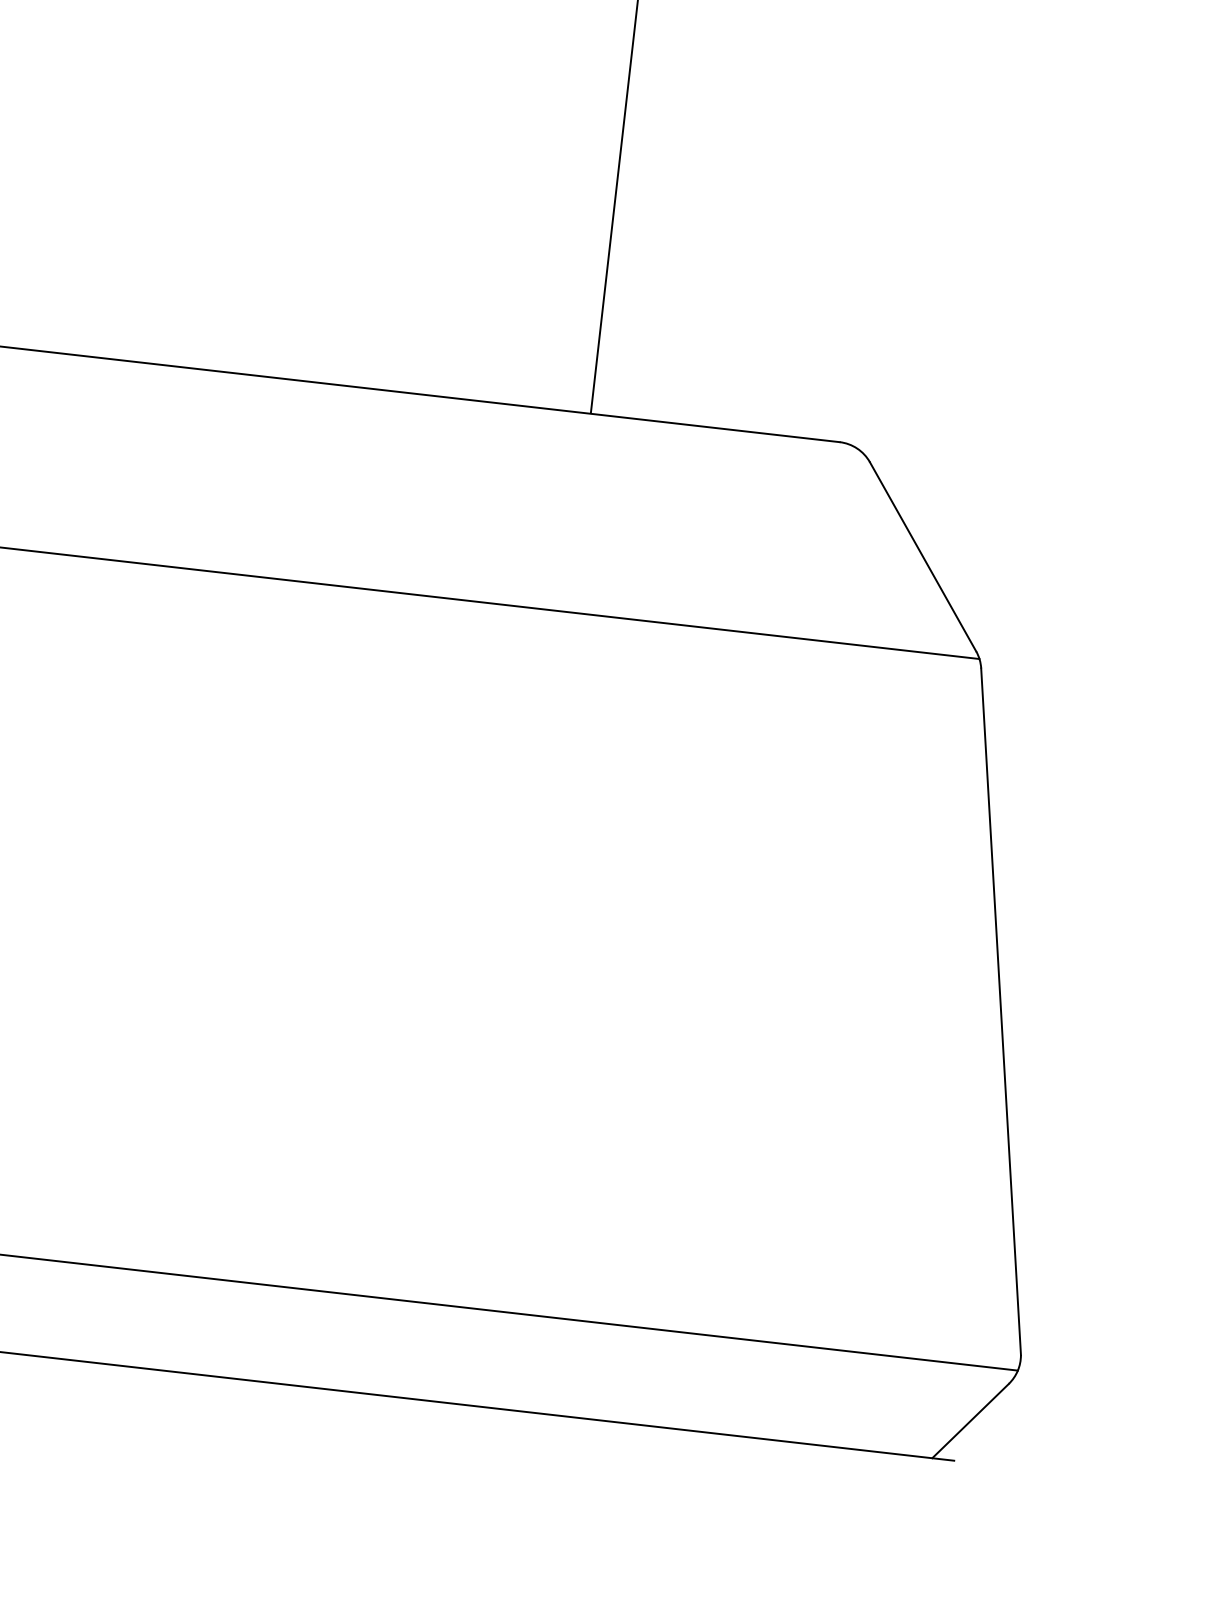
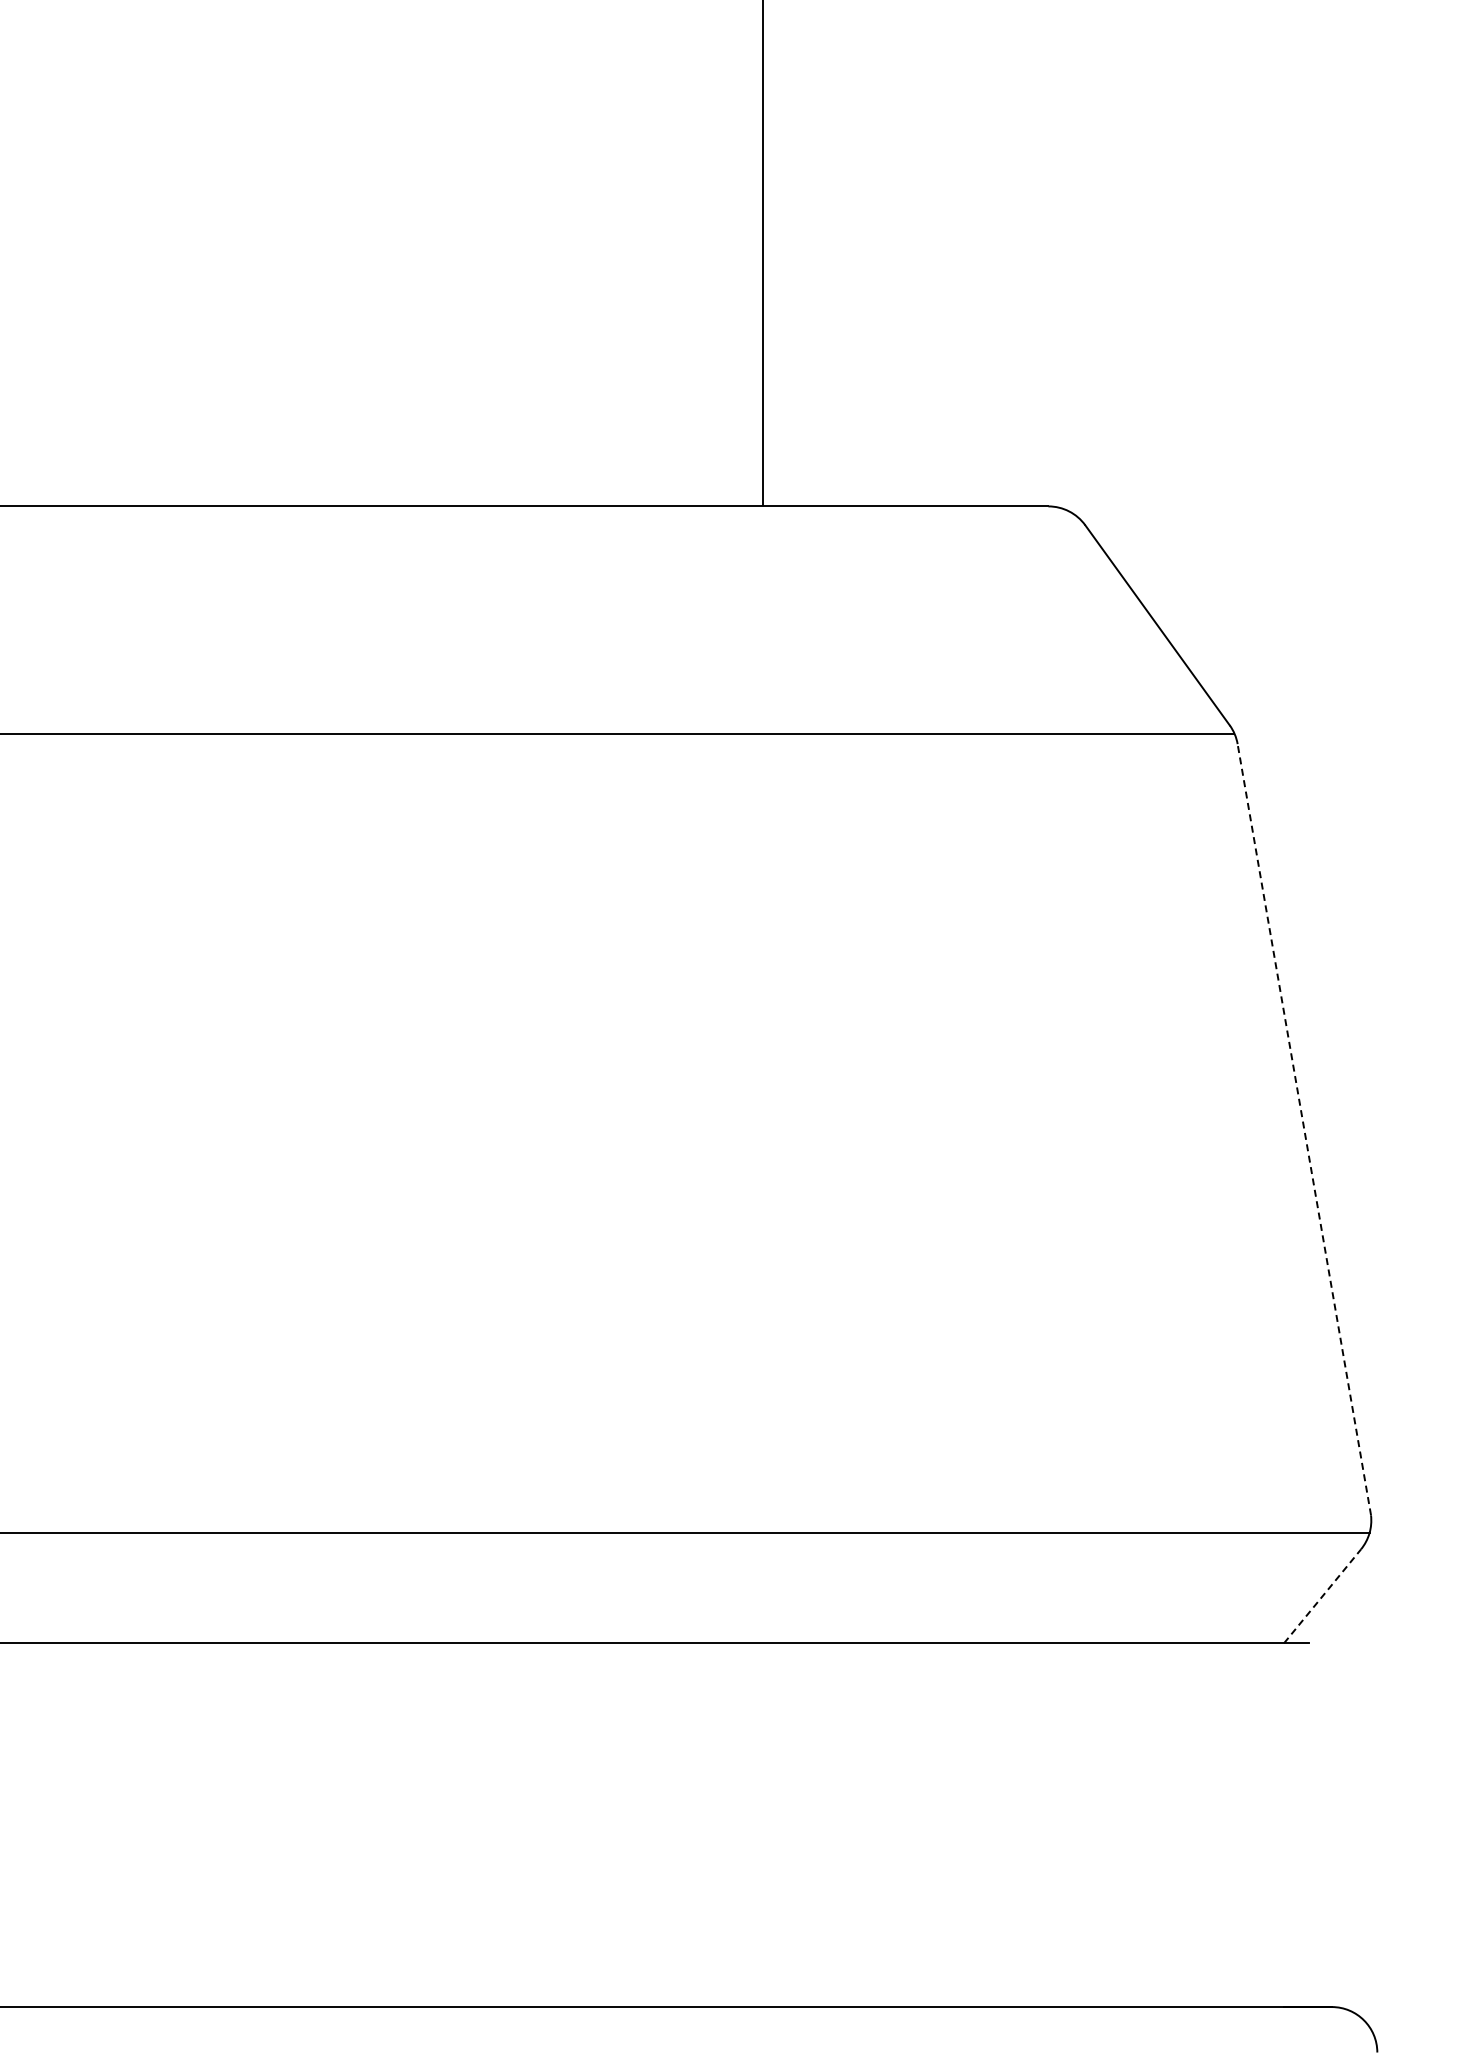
line: (1001, 1011) -> (1304, 1129), solid -> dashed
line: (970, 1421) -> (1322, 1596), solid -> dashed

